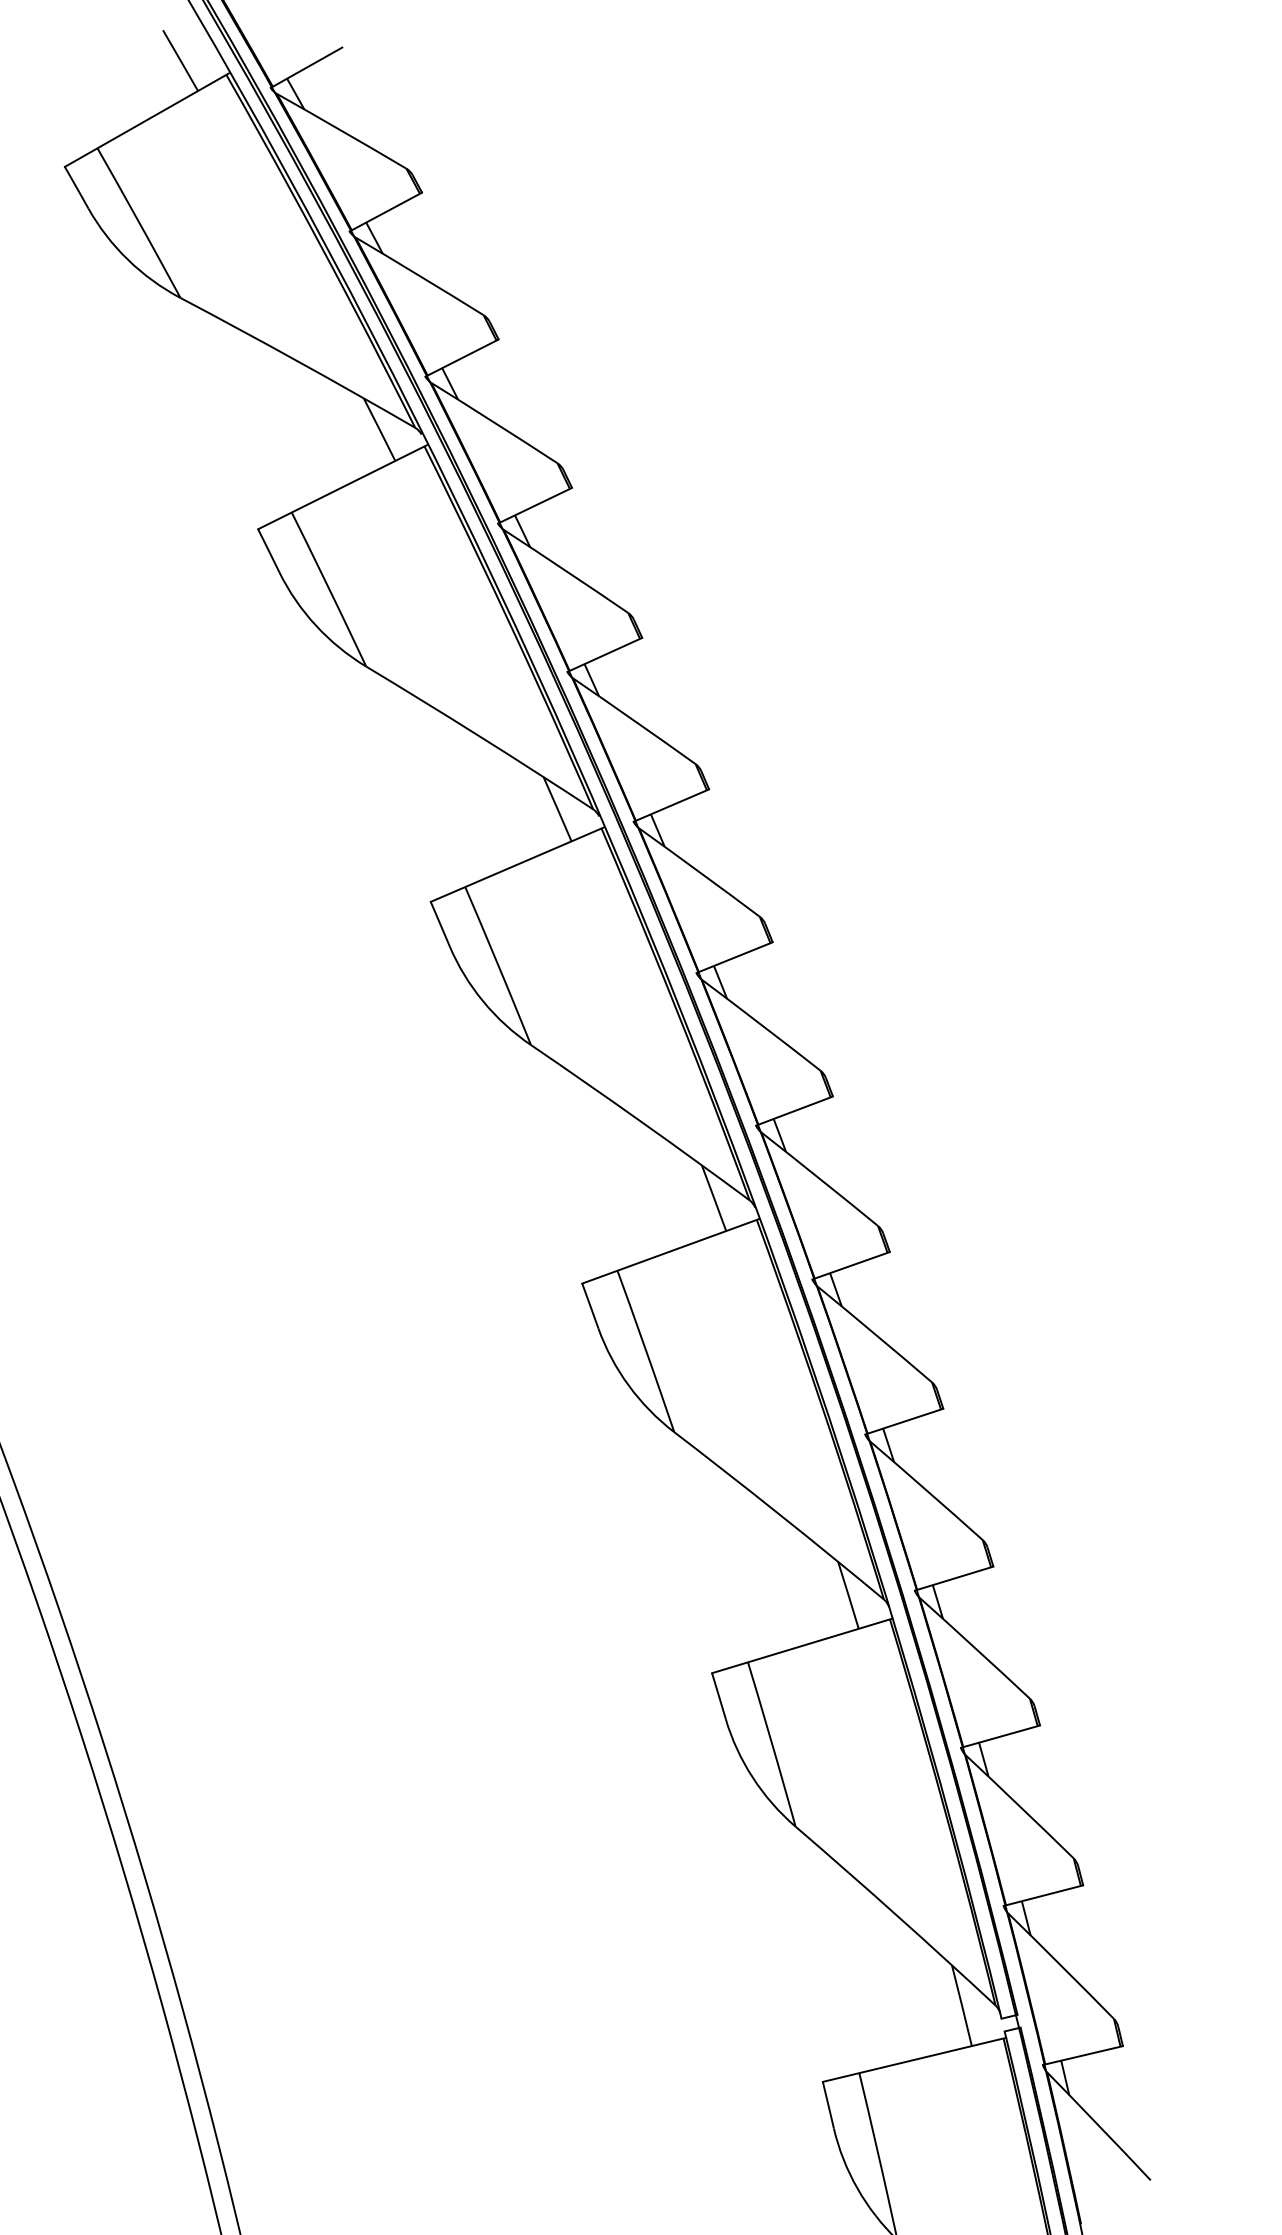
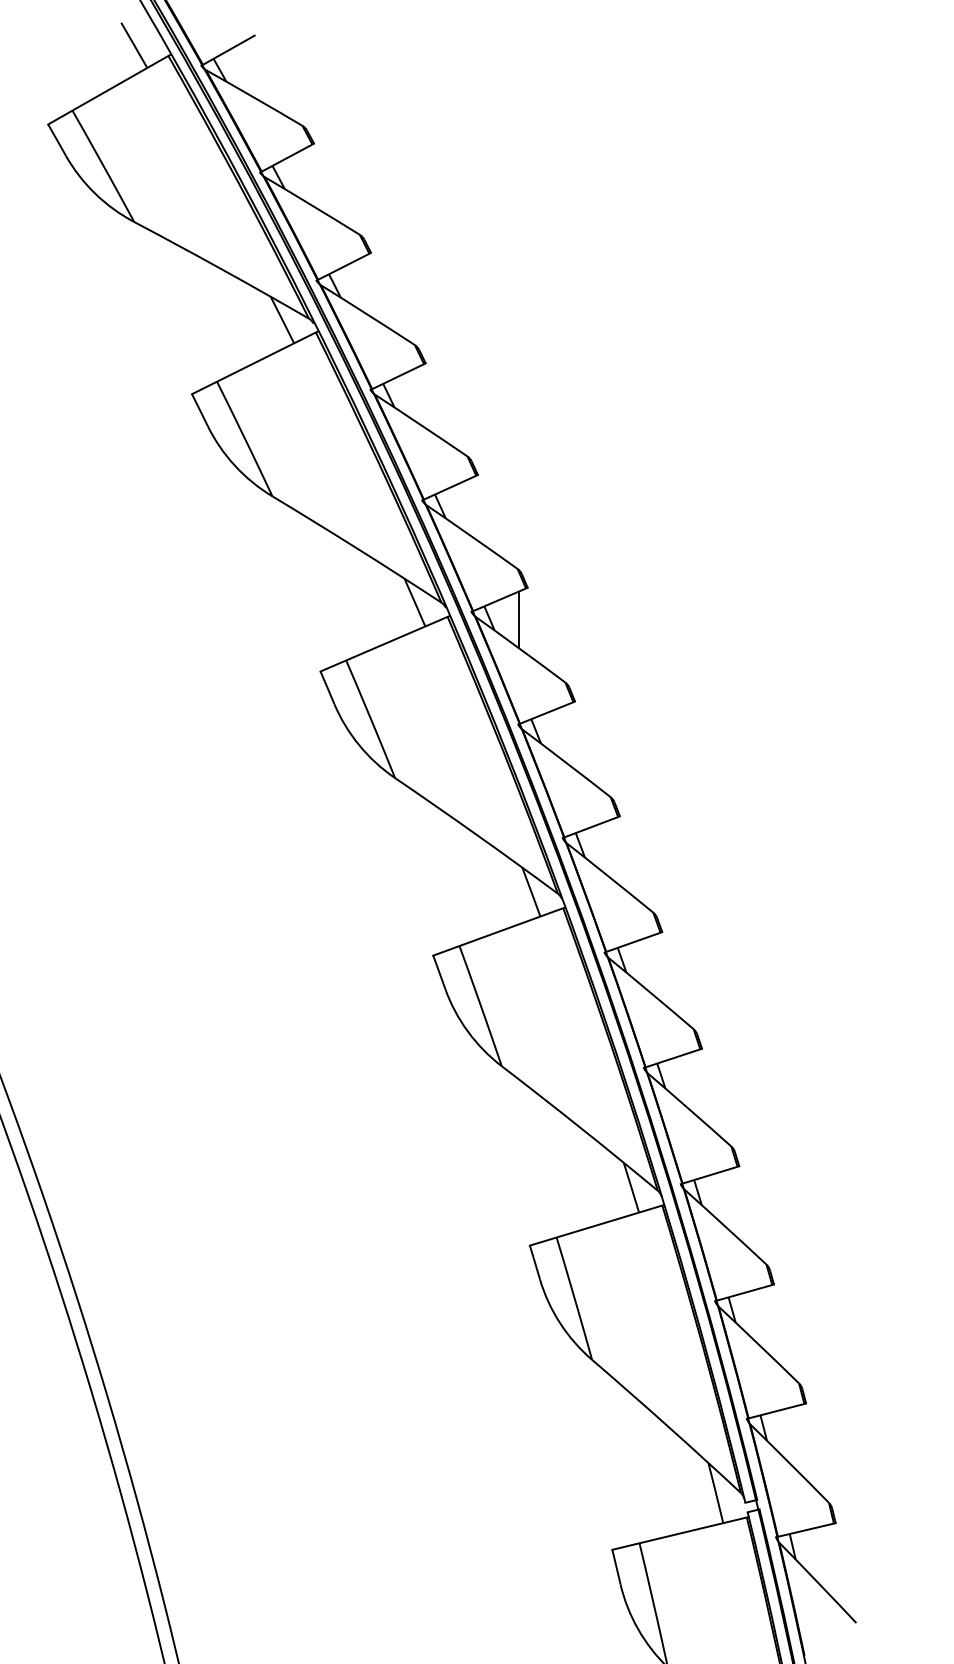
line: (697, 832) -> (519, 619), added

